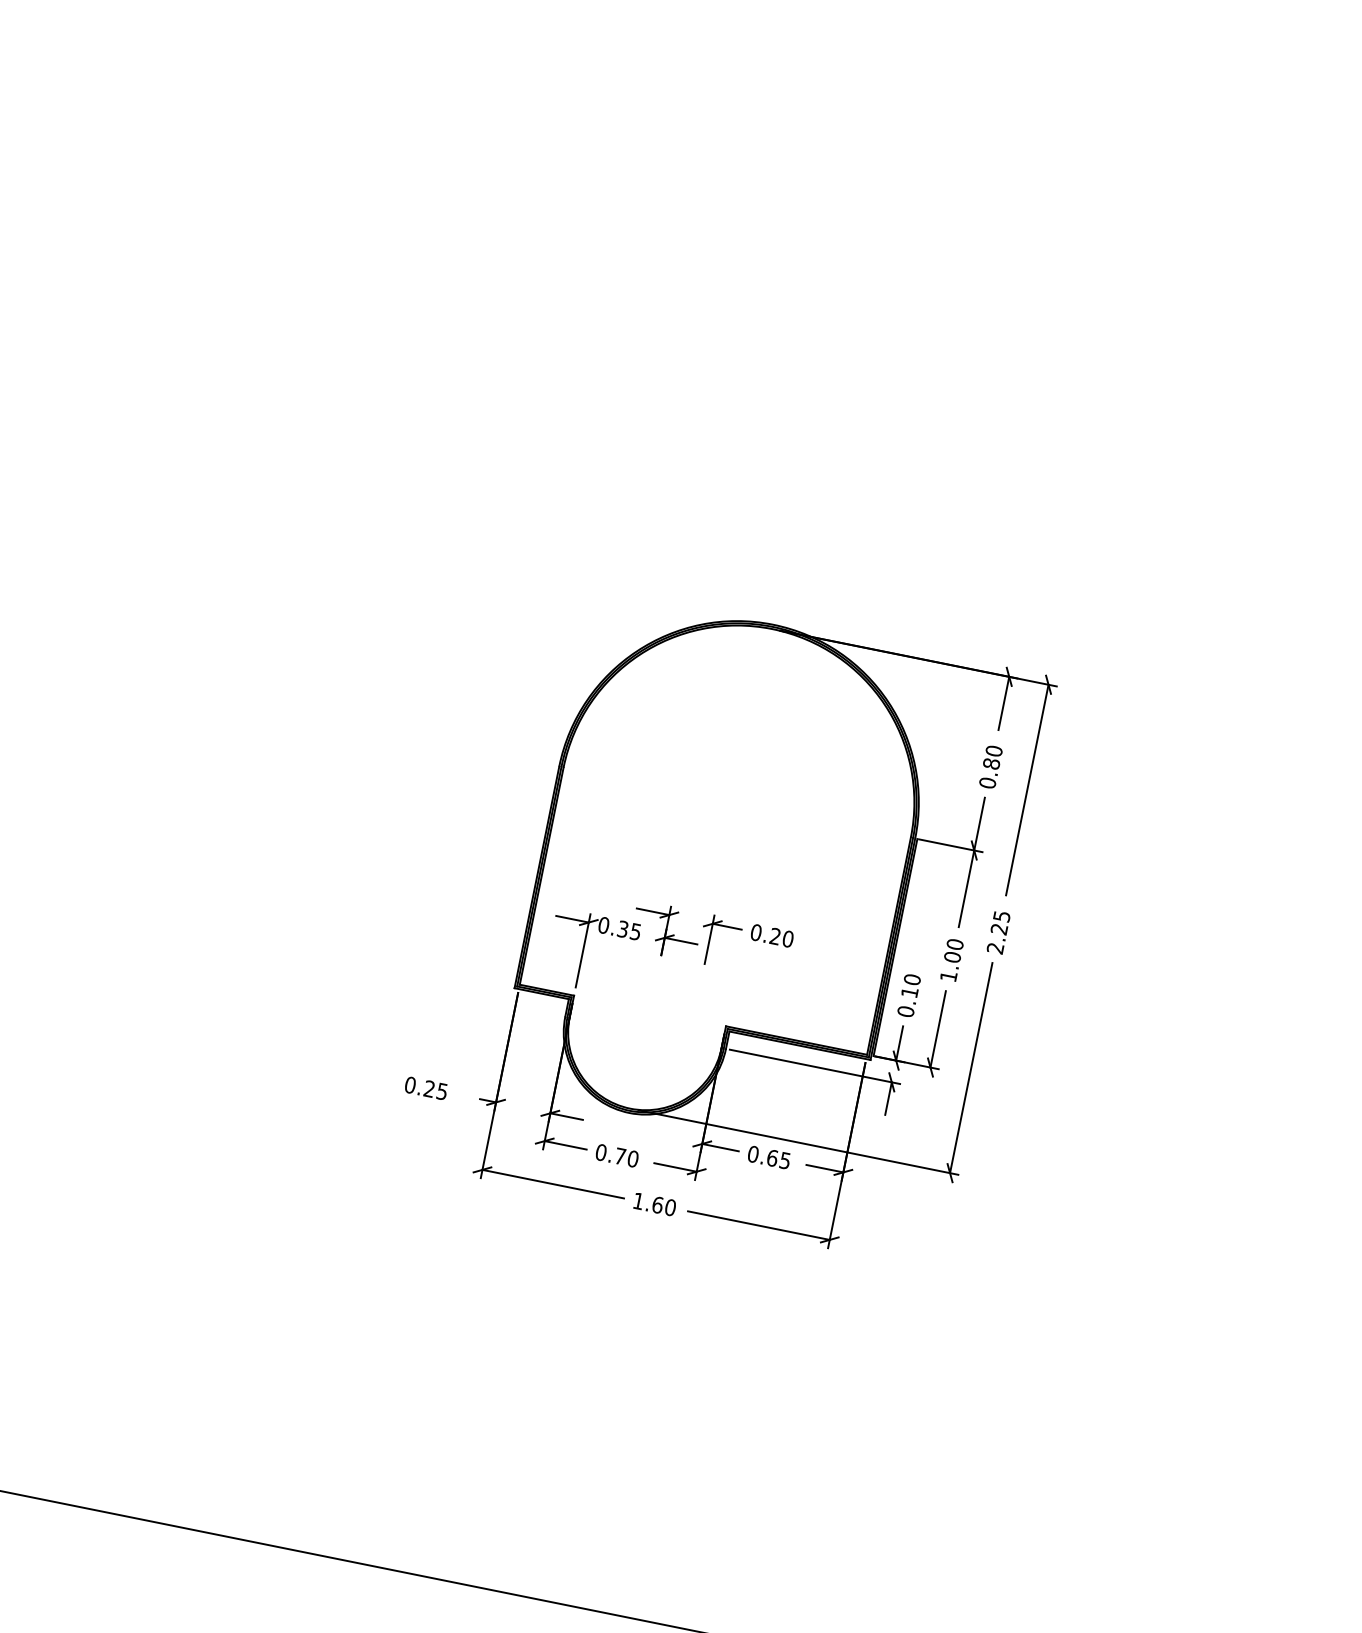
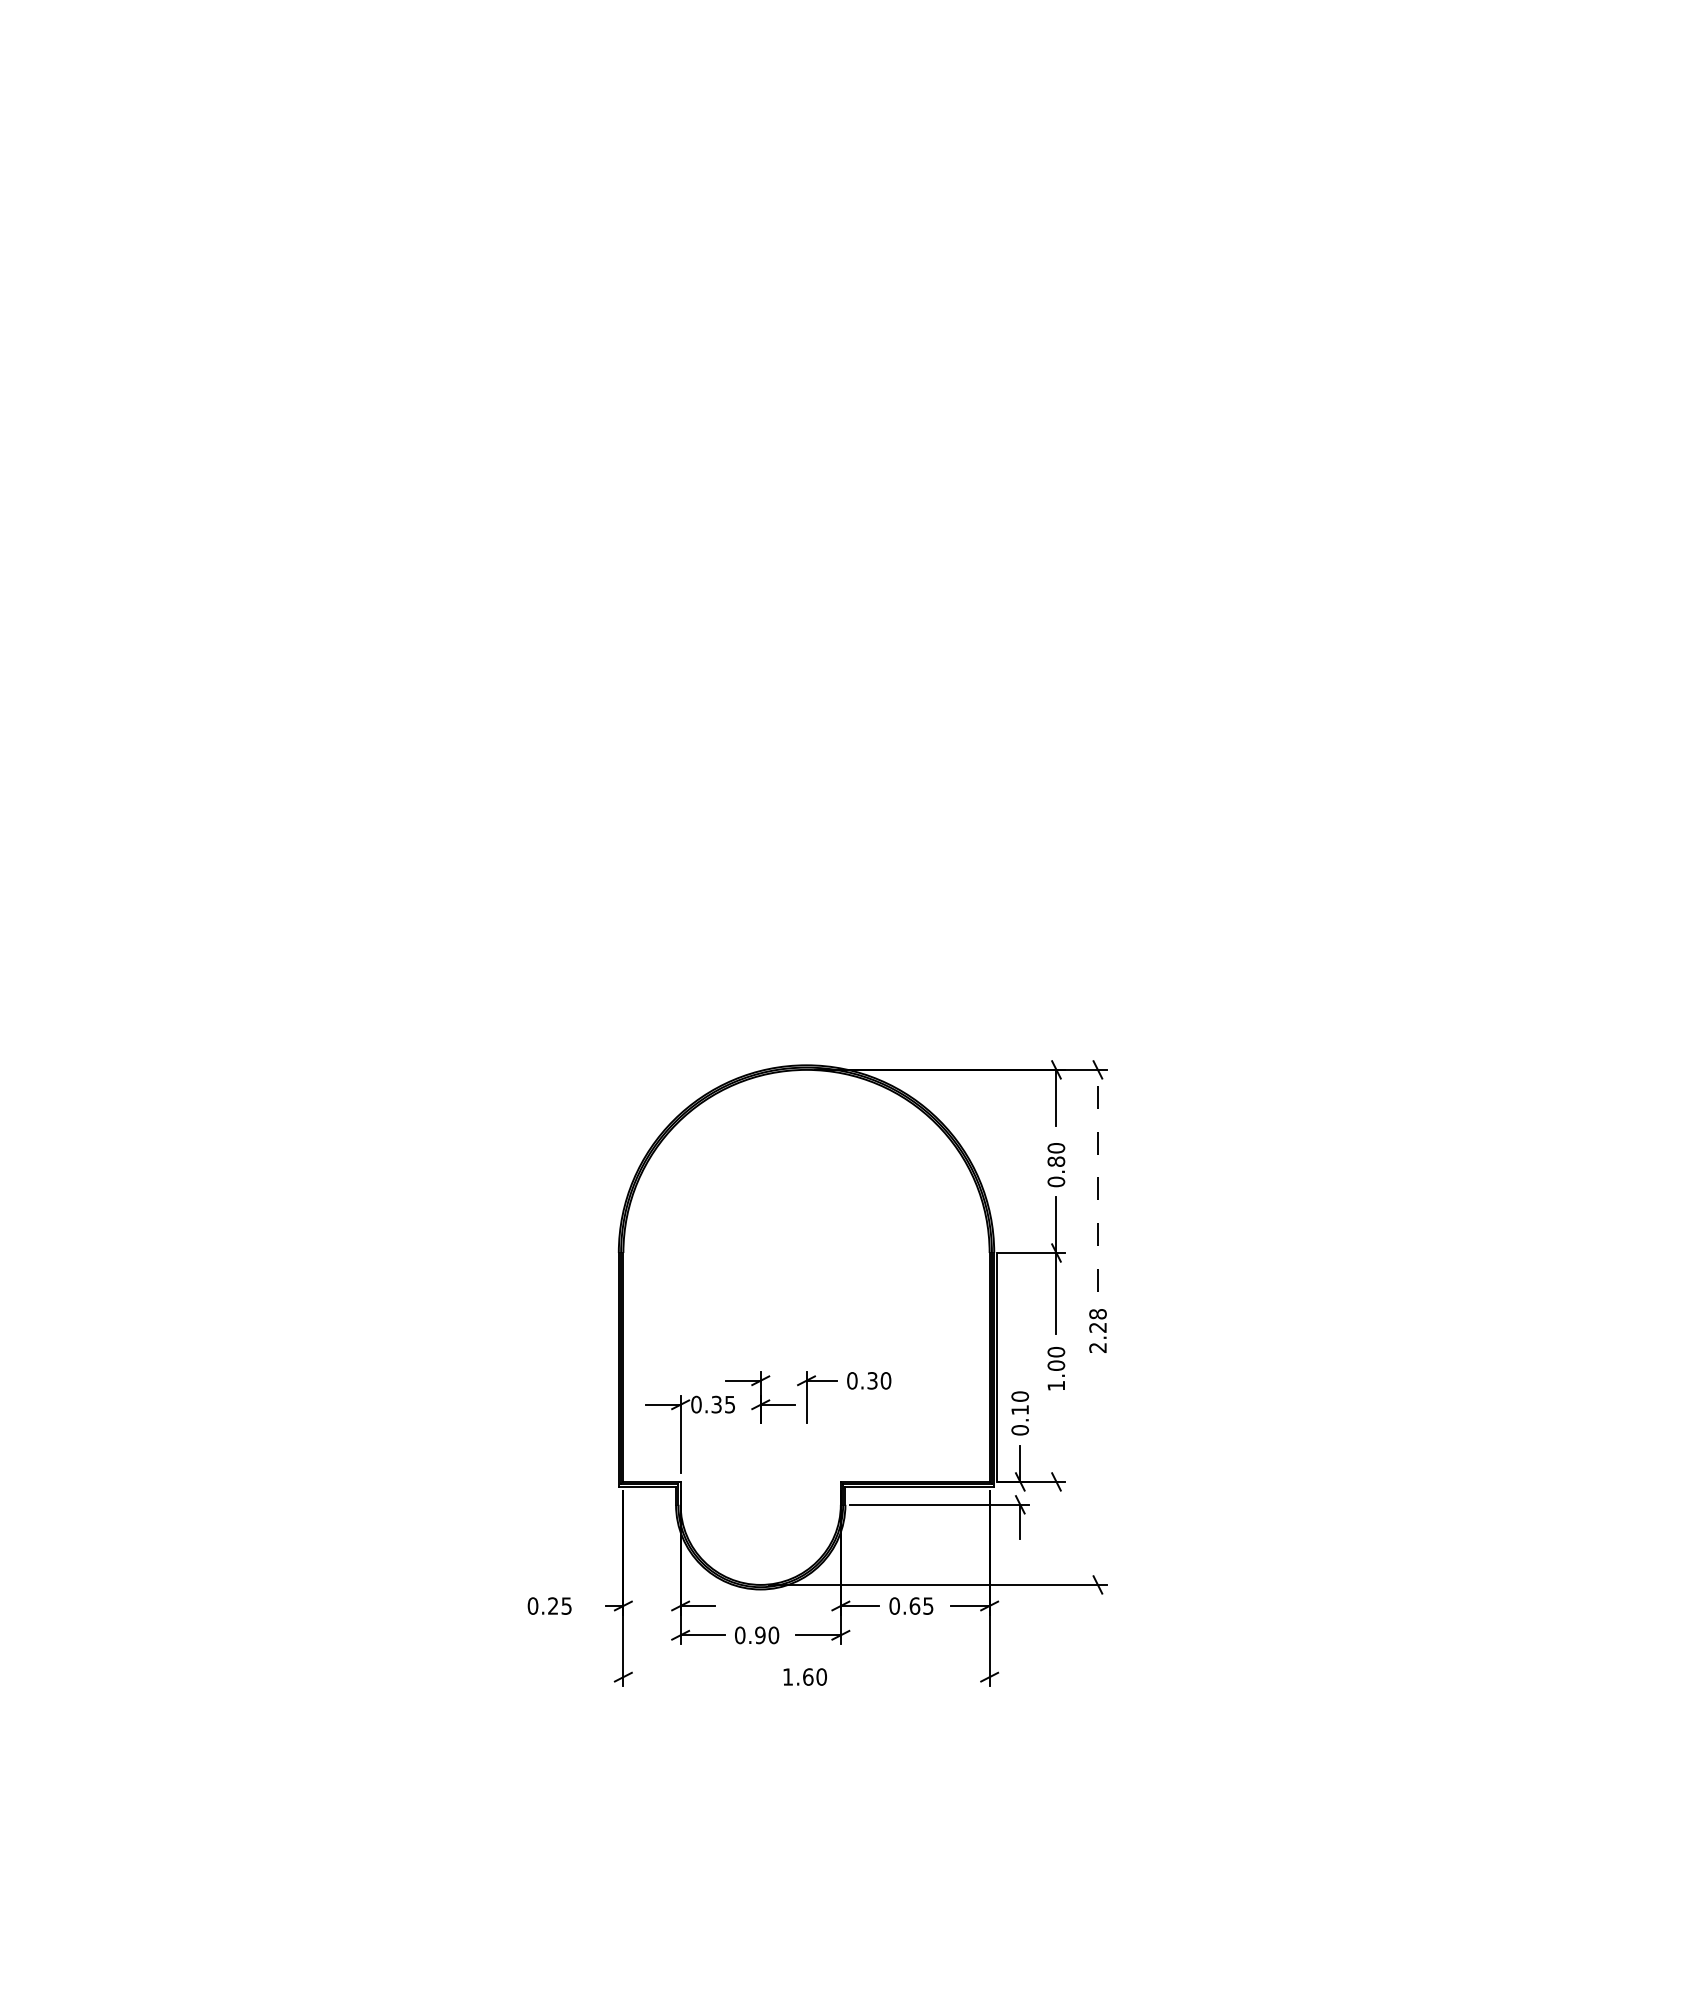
line: (1027, 789) -> (1097, 1180), solid -> dashed
text: (1001, 916) -> (1097, 1314), 2.25 -> 2.28
text: (775, 936) -> (872, 1380), 0.20 -> 0.30
line: (938, 1029) -> (1056, 1441), removed
line: (970, 1067) -> (1097, 1473), removed
text: (620, 1156) -> (760, 1635), 0.70 -> 0.90
line: (552, 1184) -> (697, 1677), removed
line: (758, 1225) -> (914, 1677), removed

